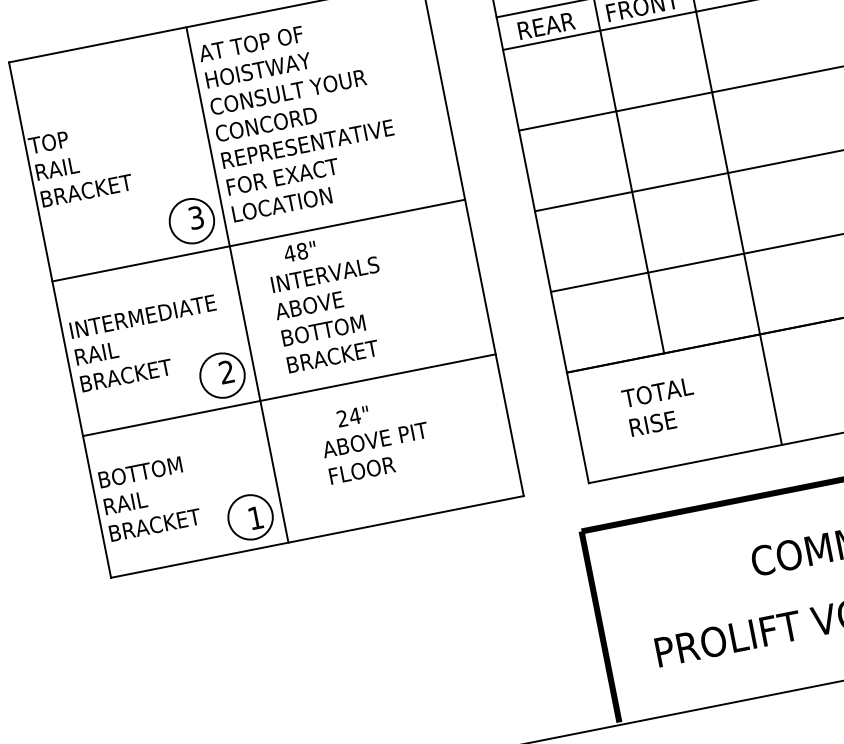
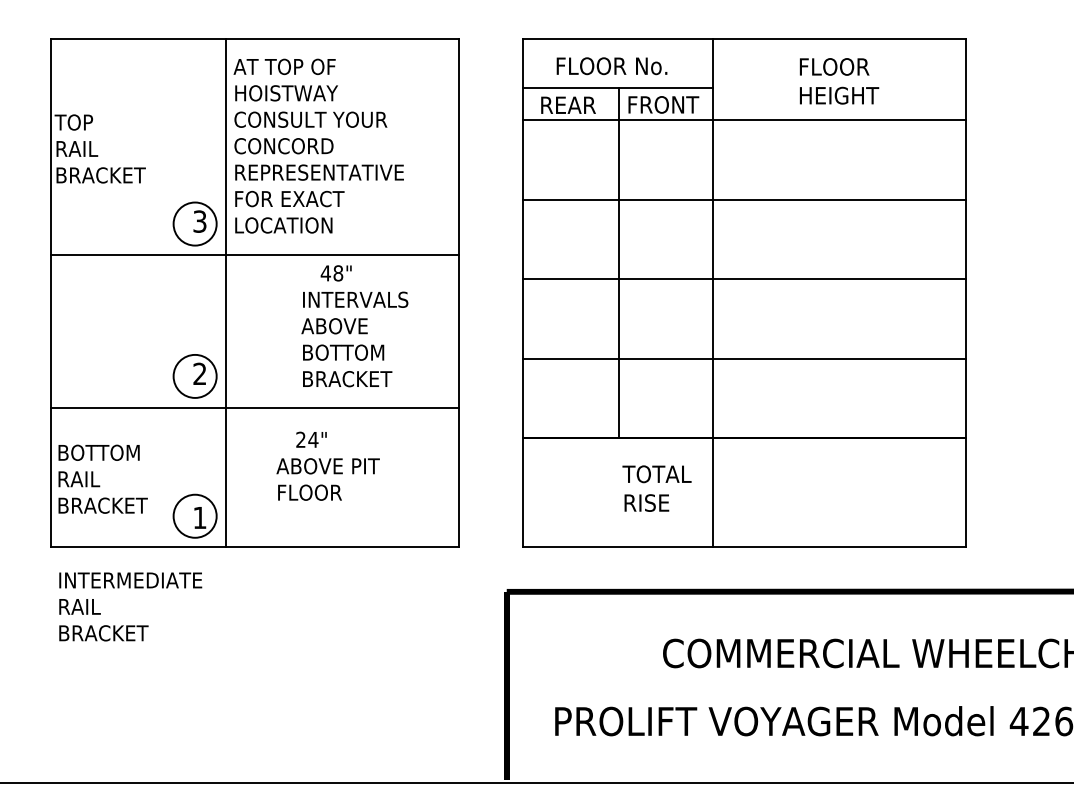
text: (329, 301) -> (354, 326), moved
text: (147, 343) -> (130, 606), moved
text: (659, 407) -> (656, 488), moved

